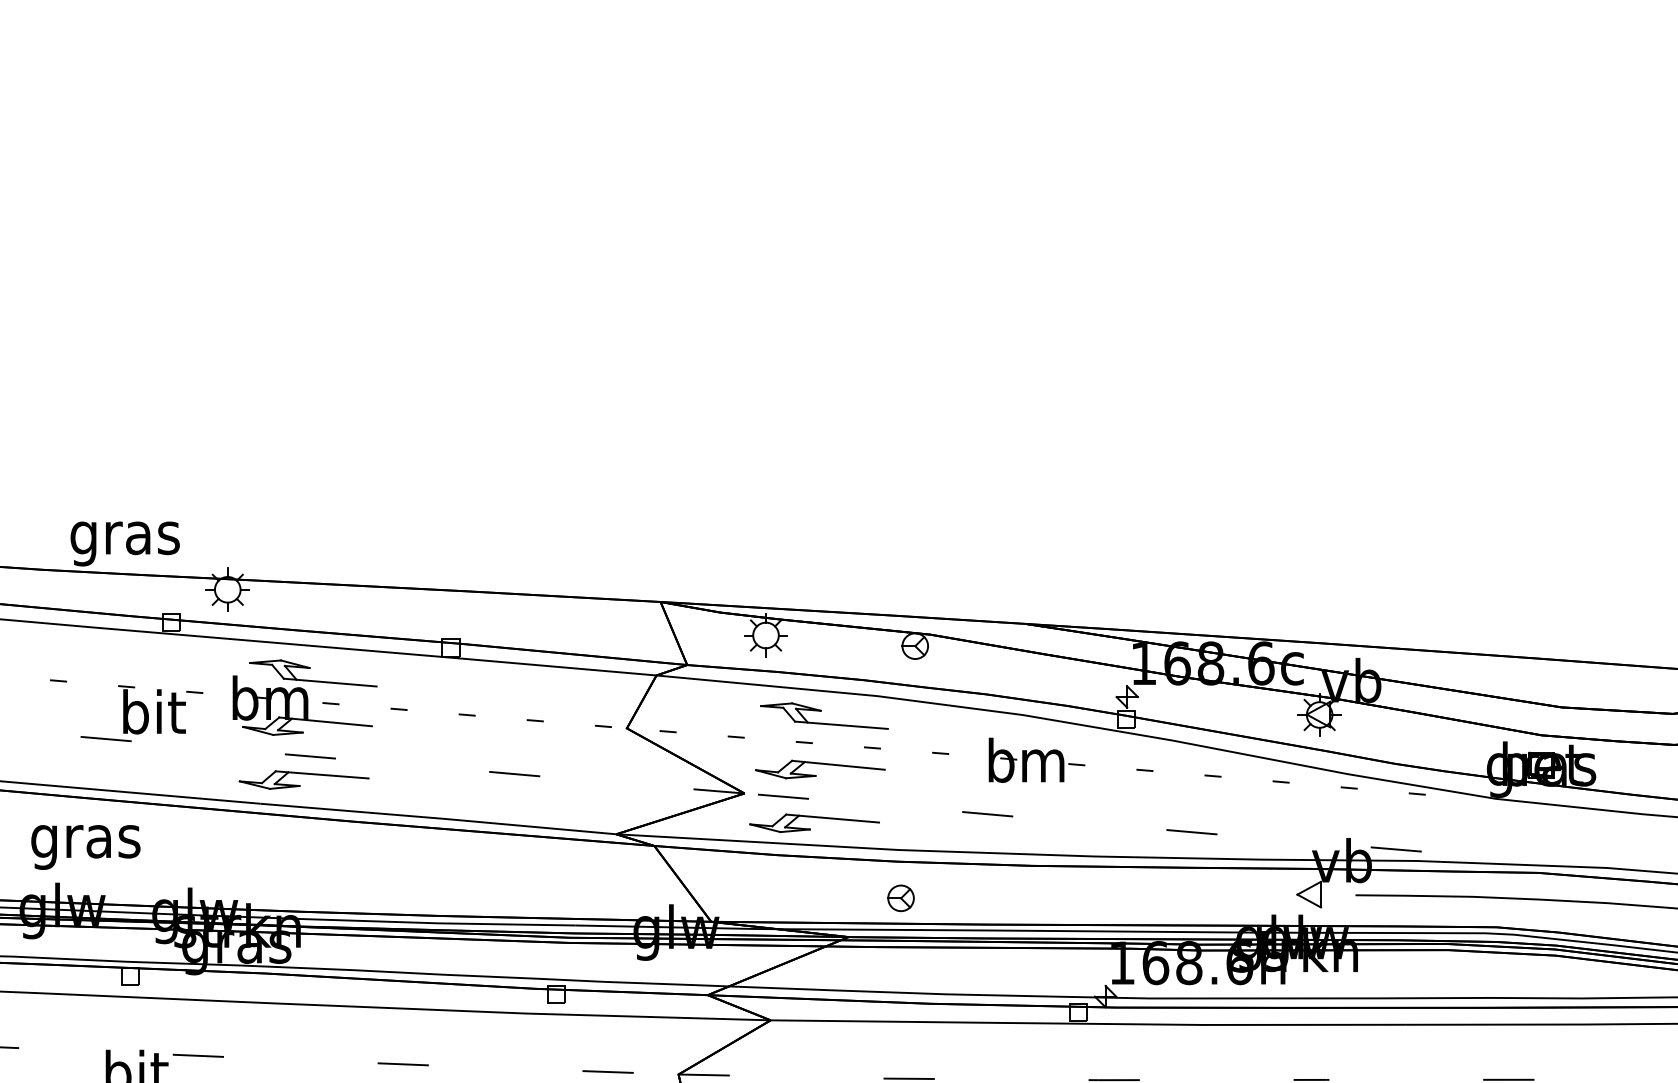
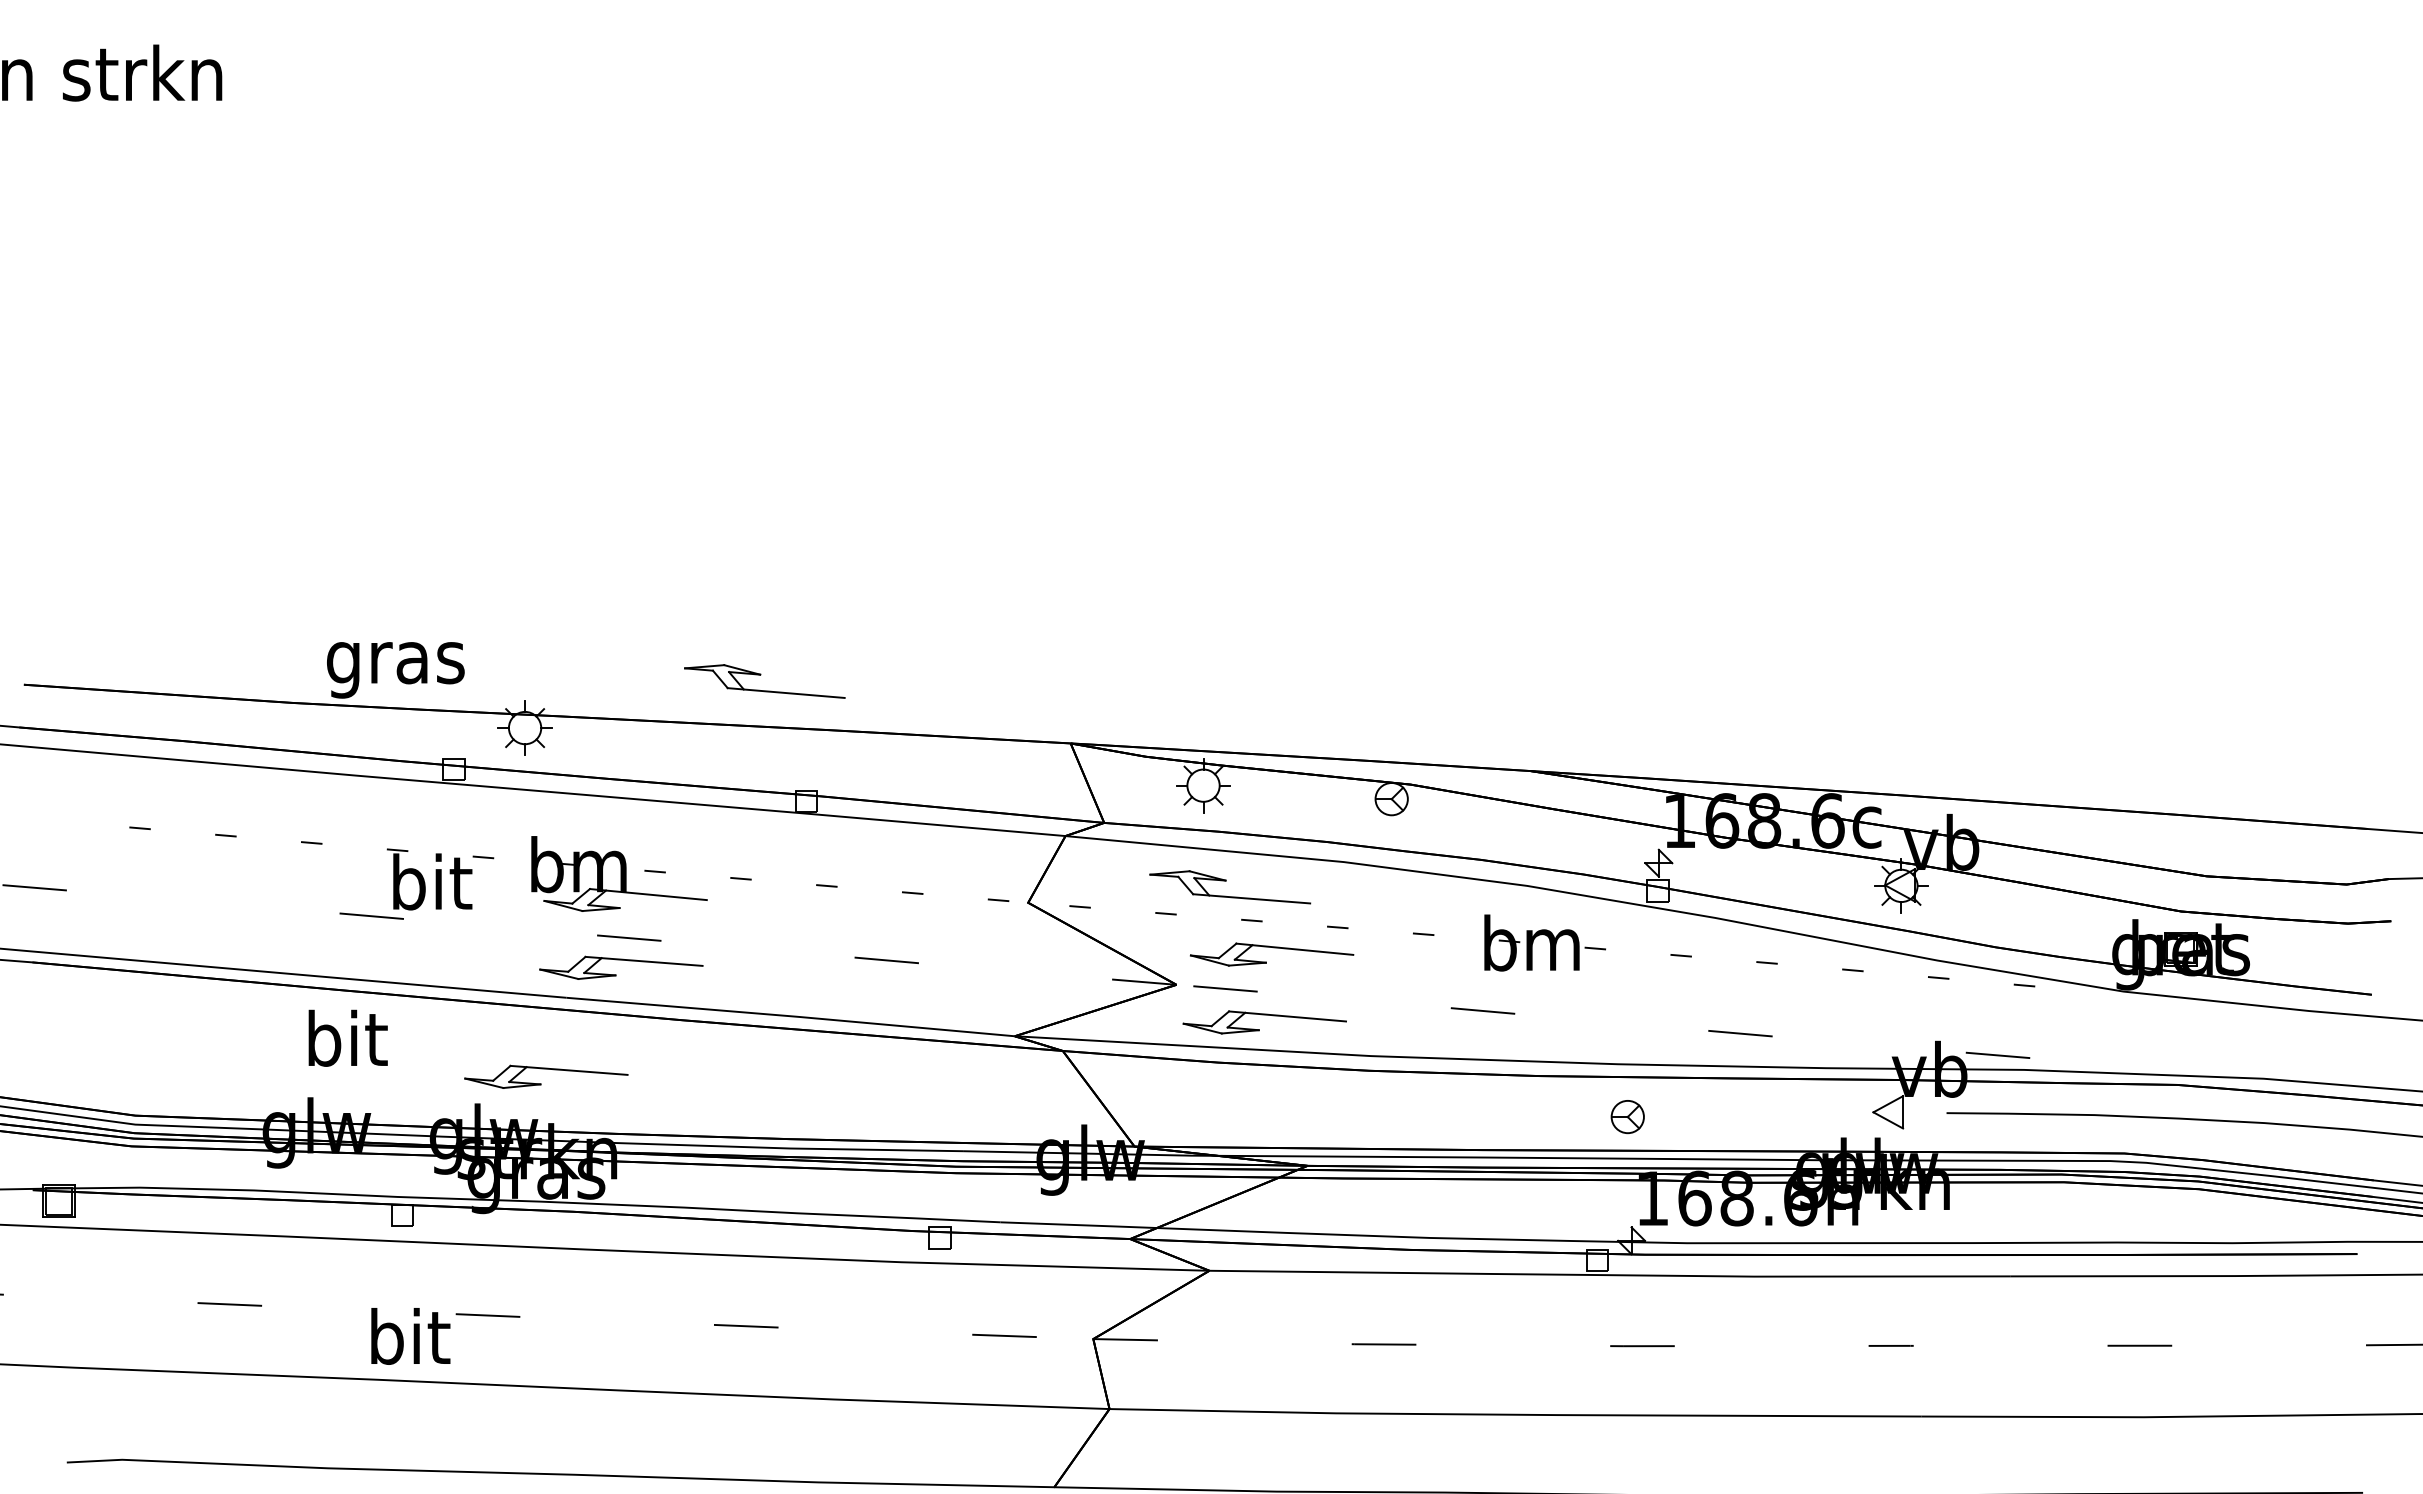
part: (309, 668) -> (760, 675), moved
part: (821, 711) -> (1226, 881), moved
text: (86, 841) -> (346, 1045), gras -> bit
part: (244, 860) -> (546, 1069), added
part: (900, 898) -> (1627, 1117), moved

